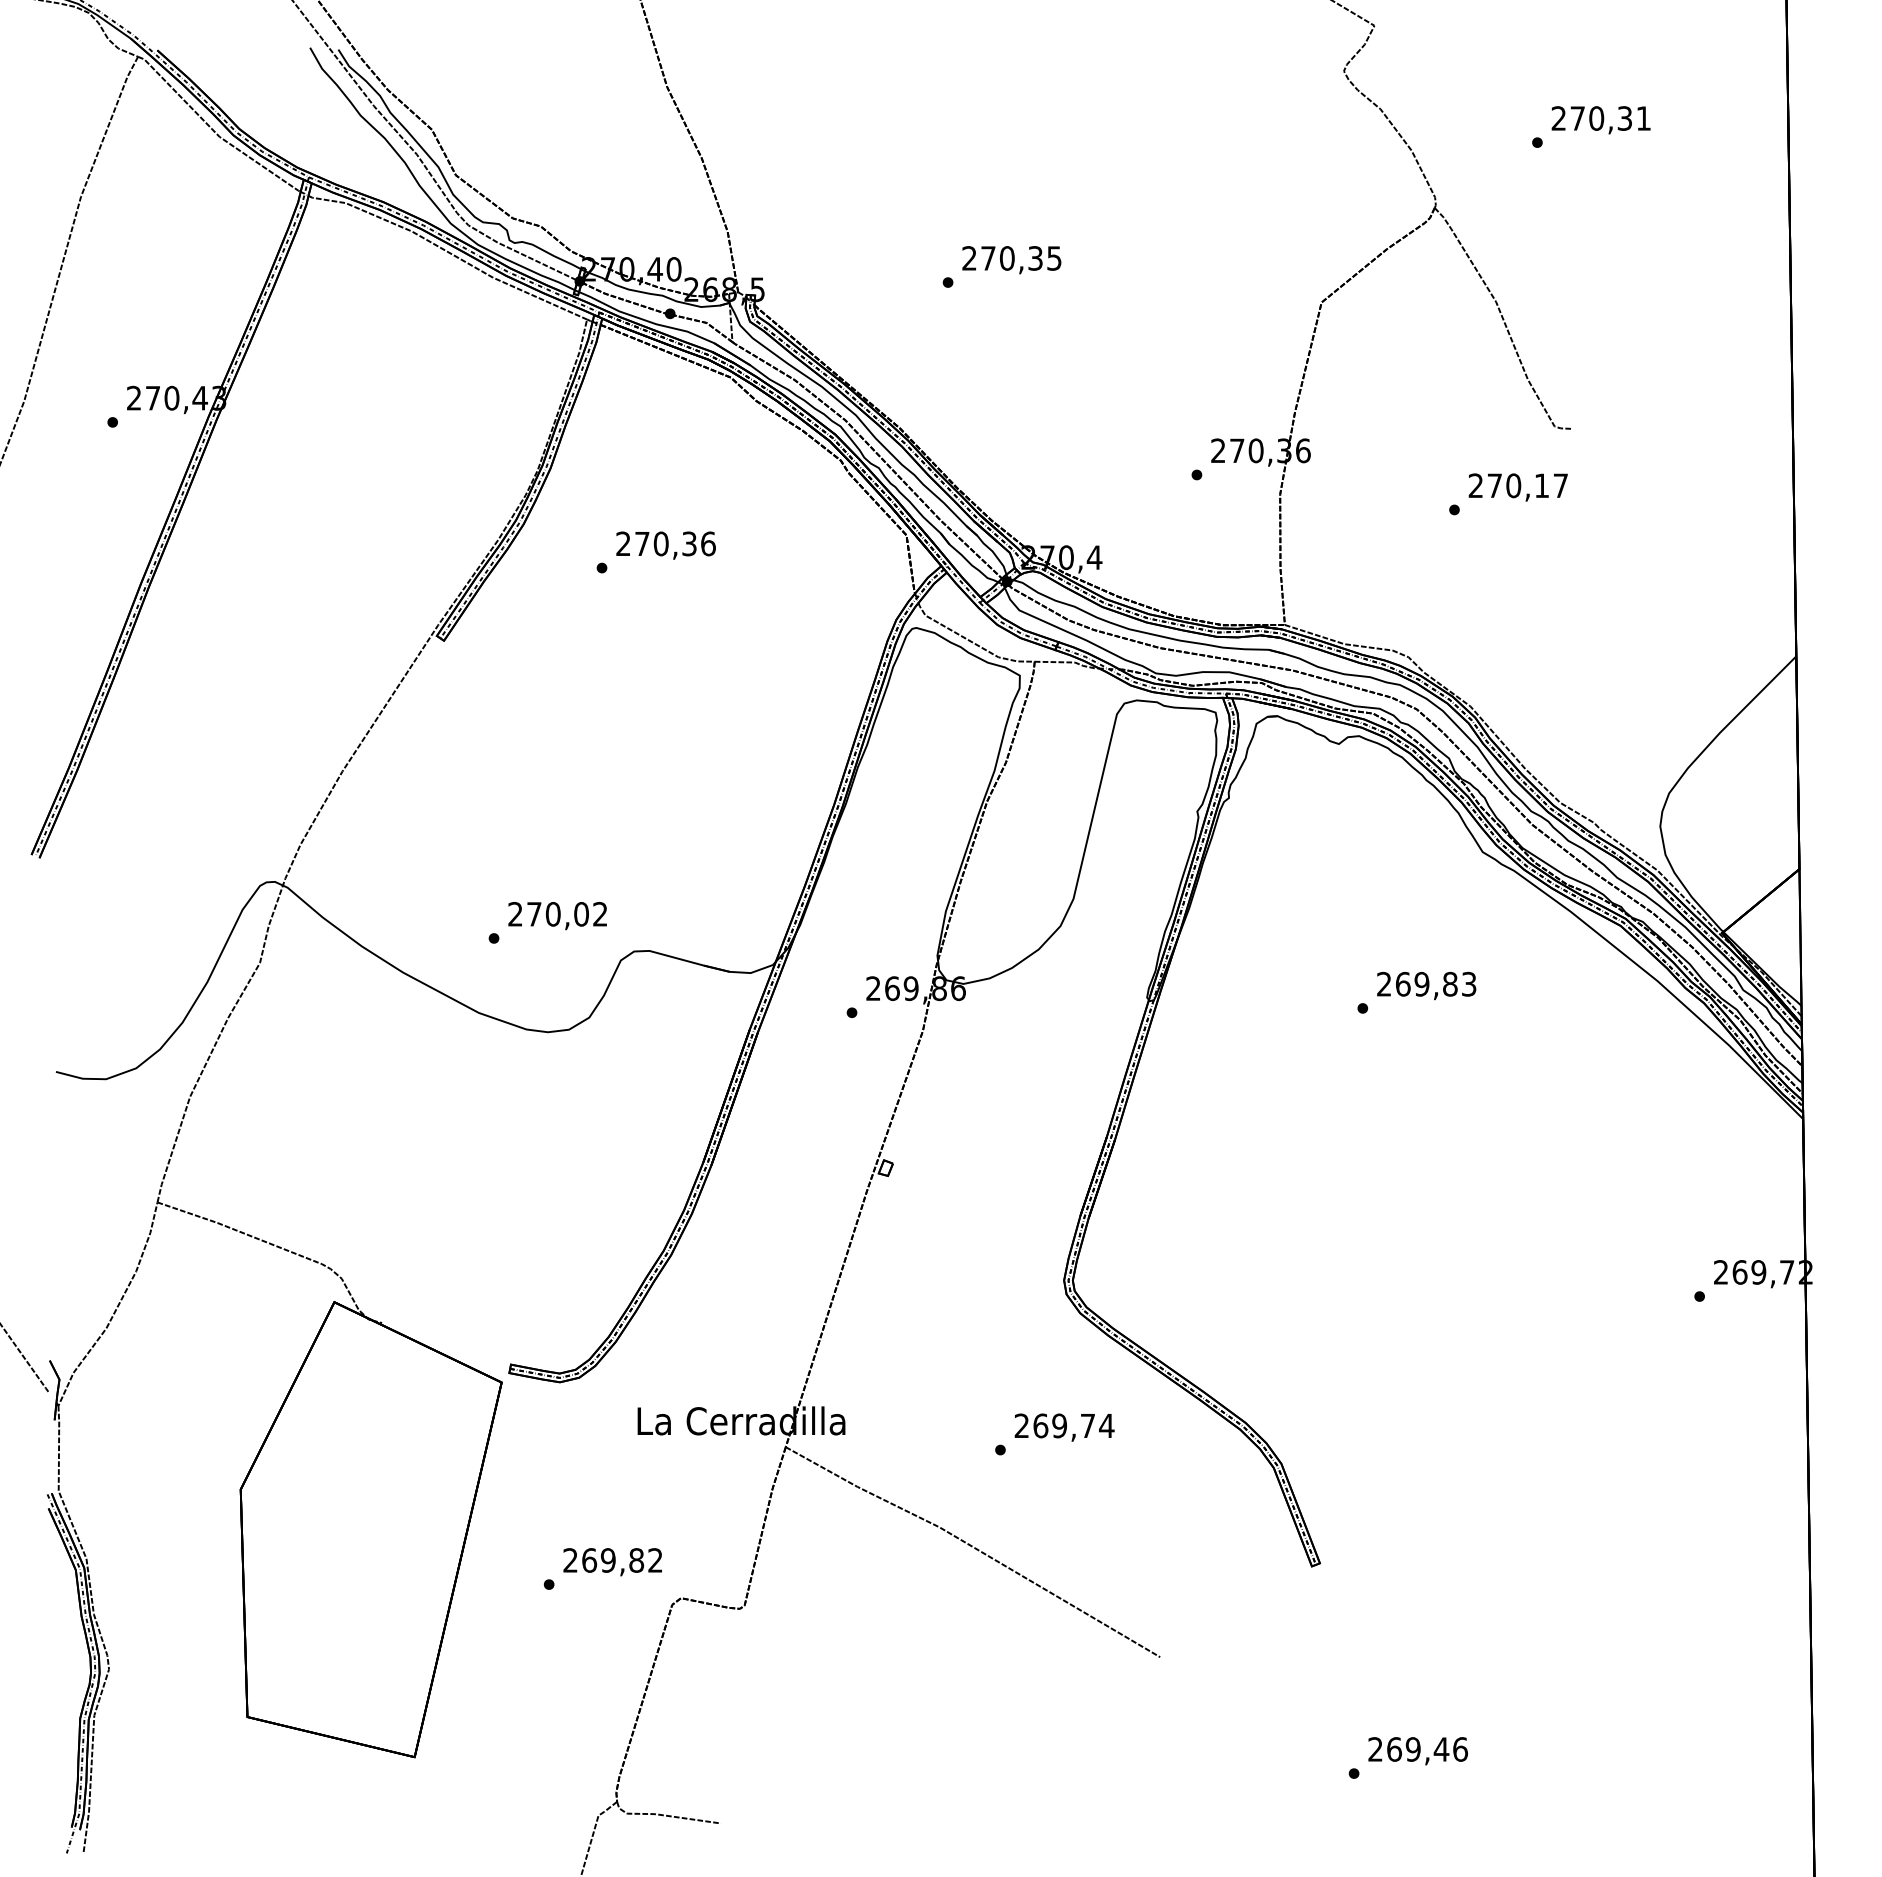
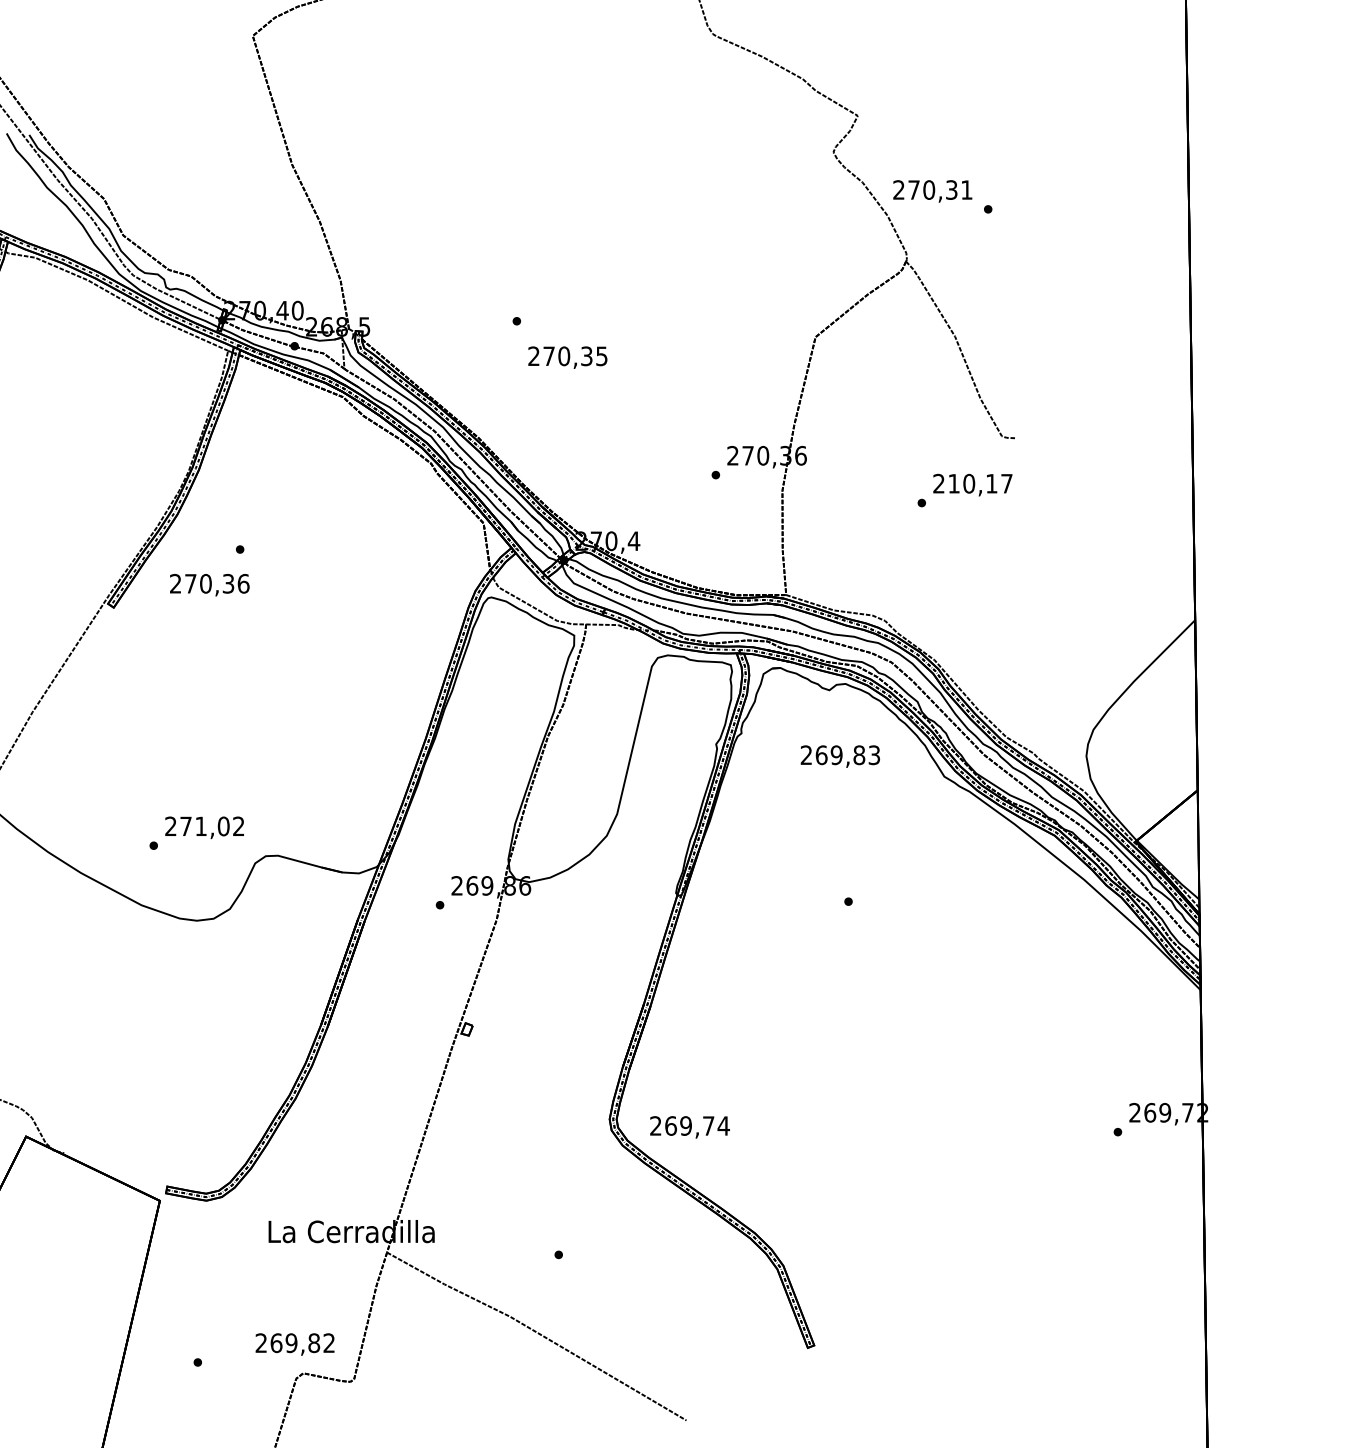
text: (1600, 120) -> (932, 191), moved
text: (1011, 260) -> (567, 357), moved
text: (1494, 485) -> (953, 483), 270,17 -> 210,17
text: (665, 545) -> (209, 585), moved
text: (552, 914) -> (200, 826), 270,02 -> 271,02
text: (1426, 985) -> (840, 756), moved
text: (1064, 1427) -> (689, 1127), moved
text: (612, 1562) -> (294, 1344), moved

